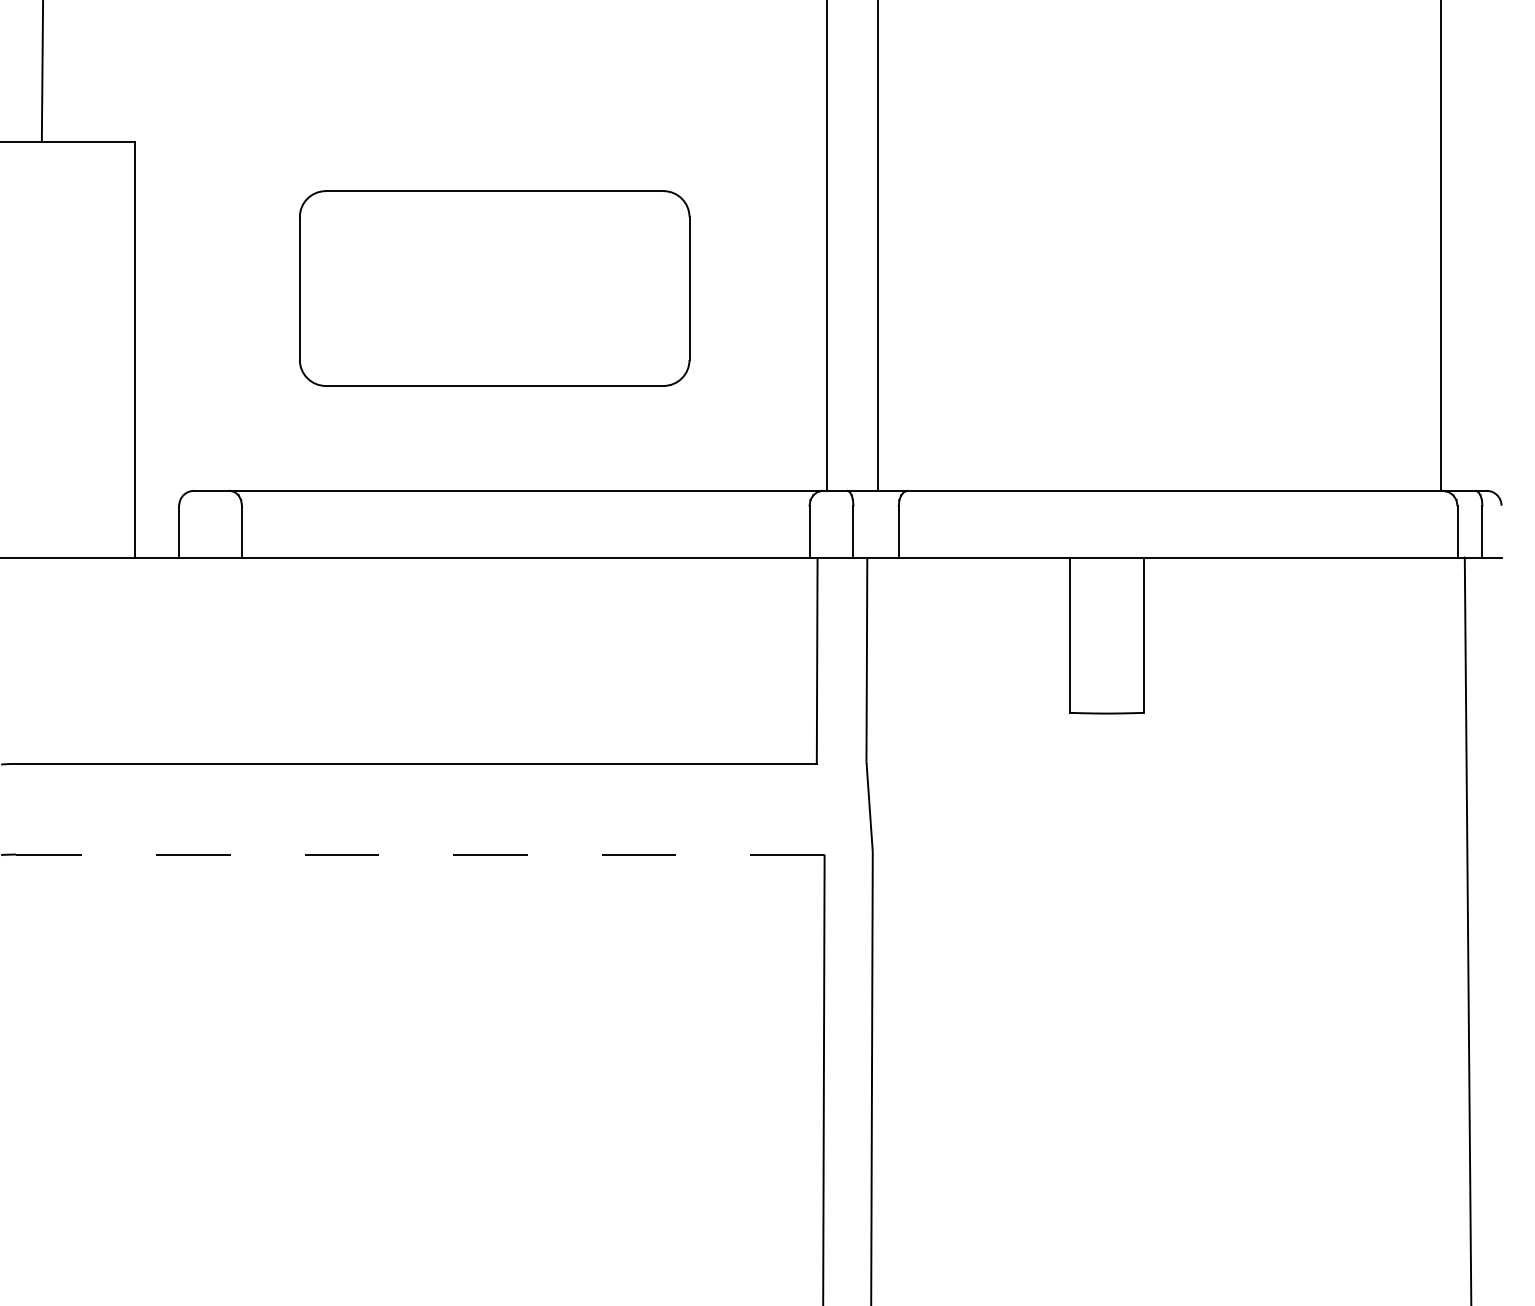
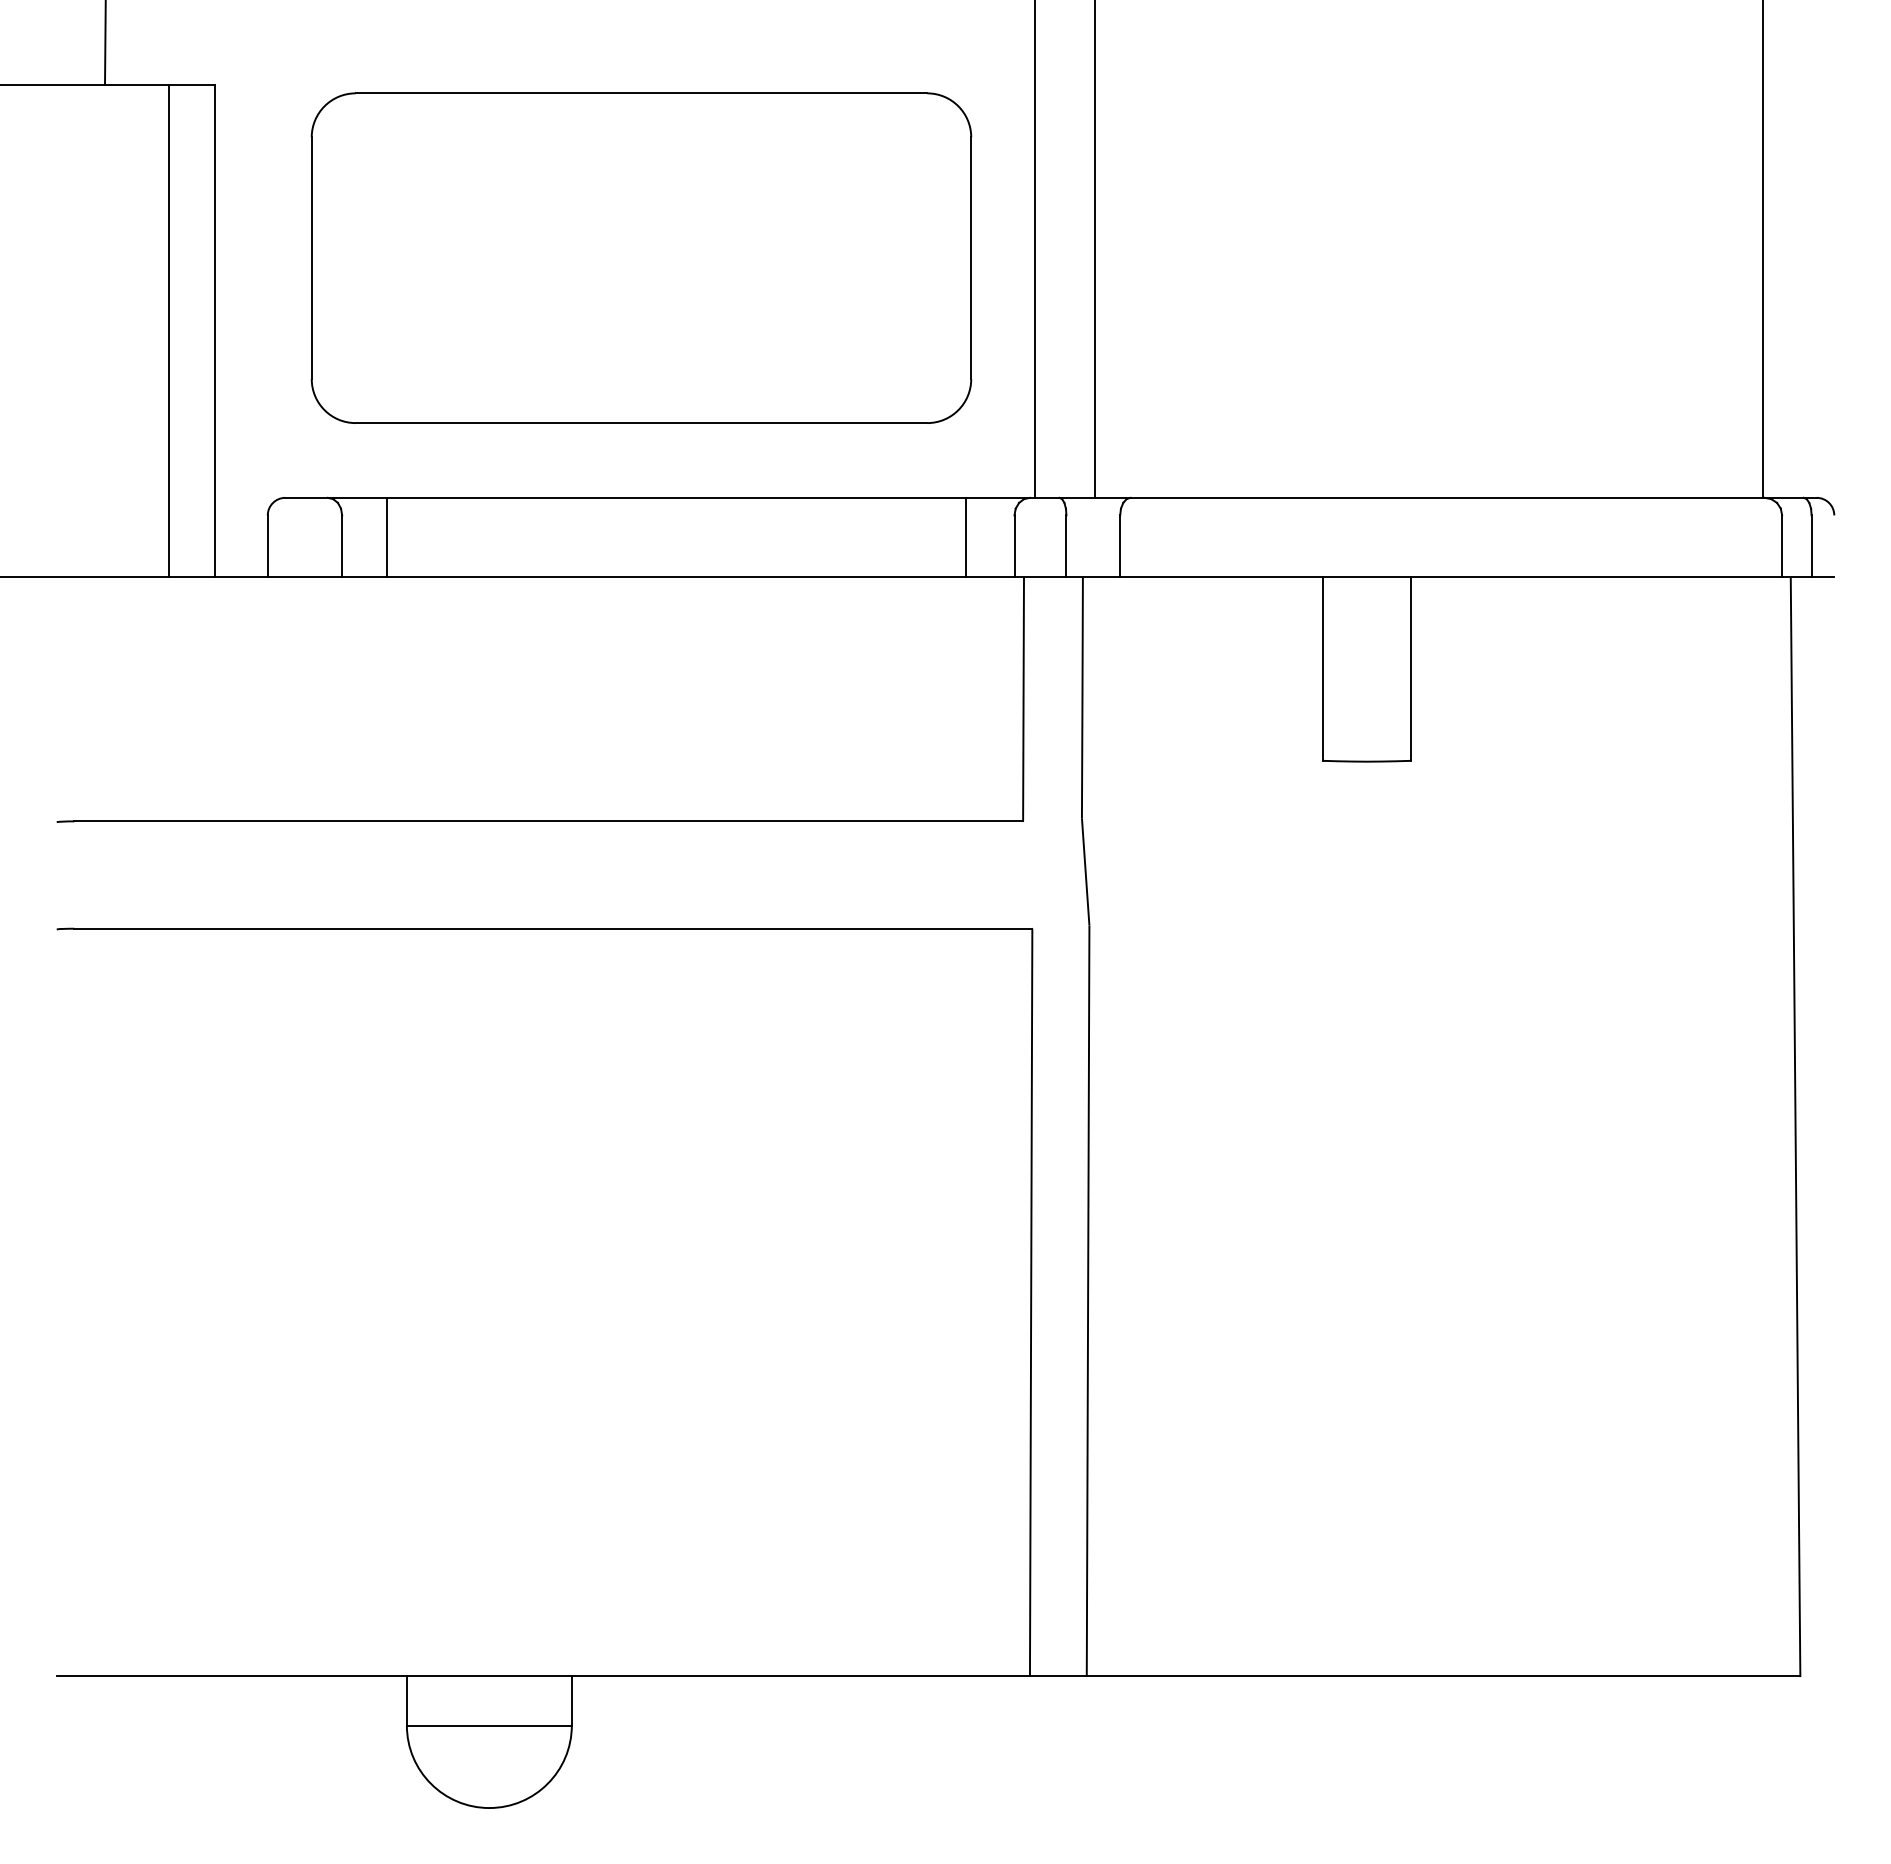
part: (494, 287) -> (641, 257), size x1.43
line: (95, 349) -> (168, 330), added
line: (280, 523) -> (387, 536), added
line: (769, 523) -> (966, 536), added
line: (420, 854) -> (553, 928), dashed -> solid

